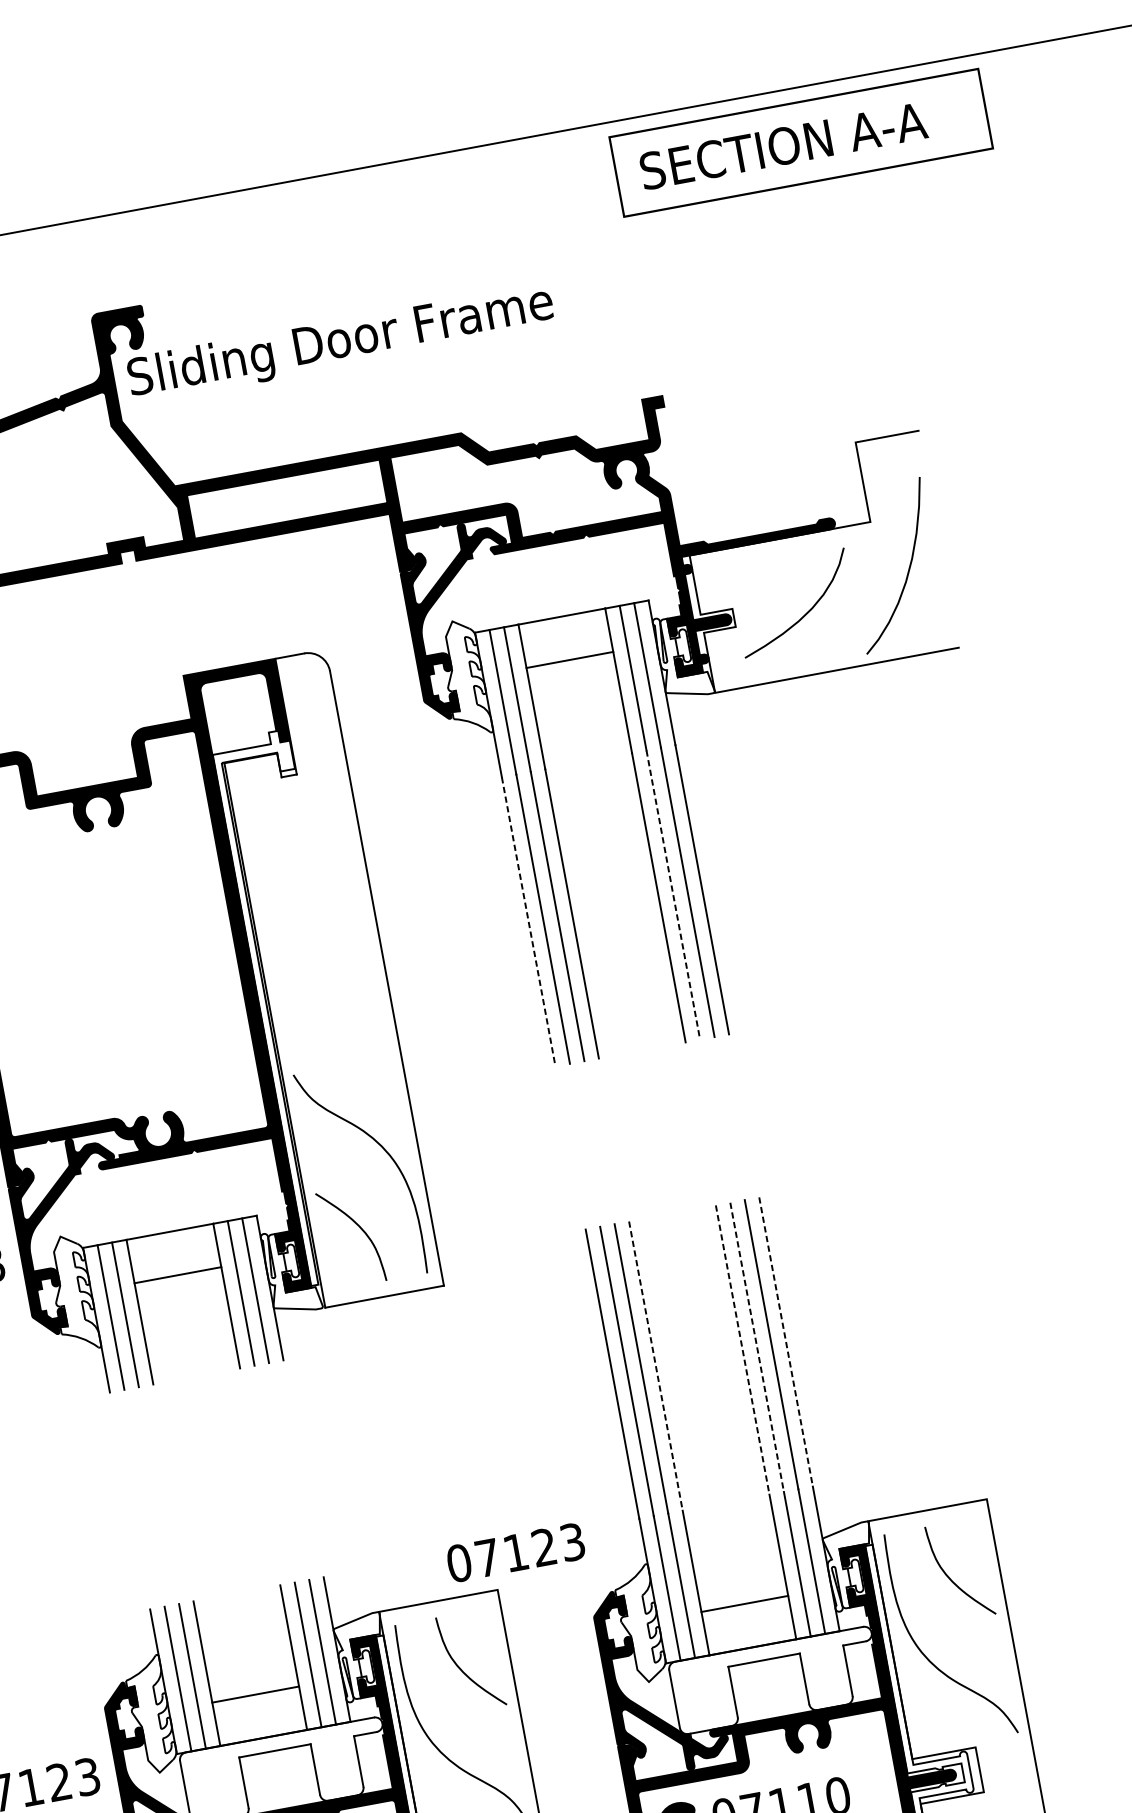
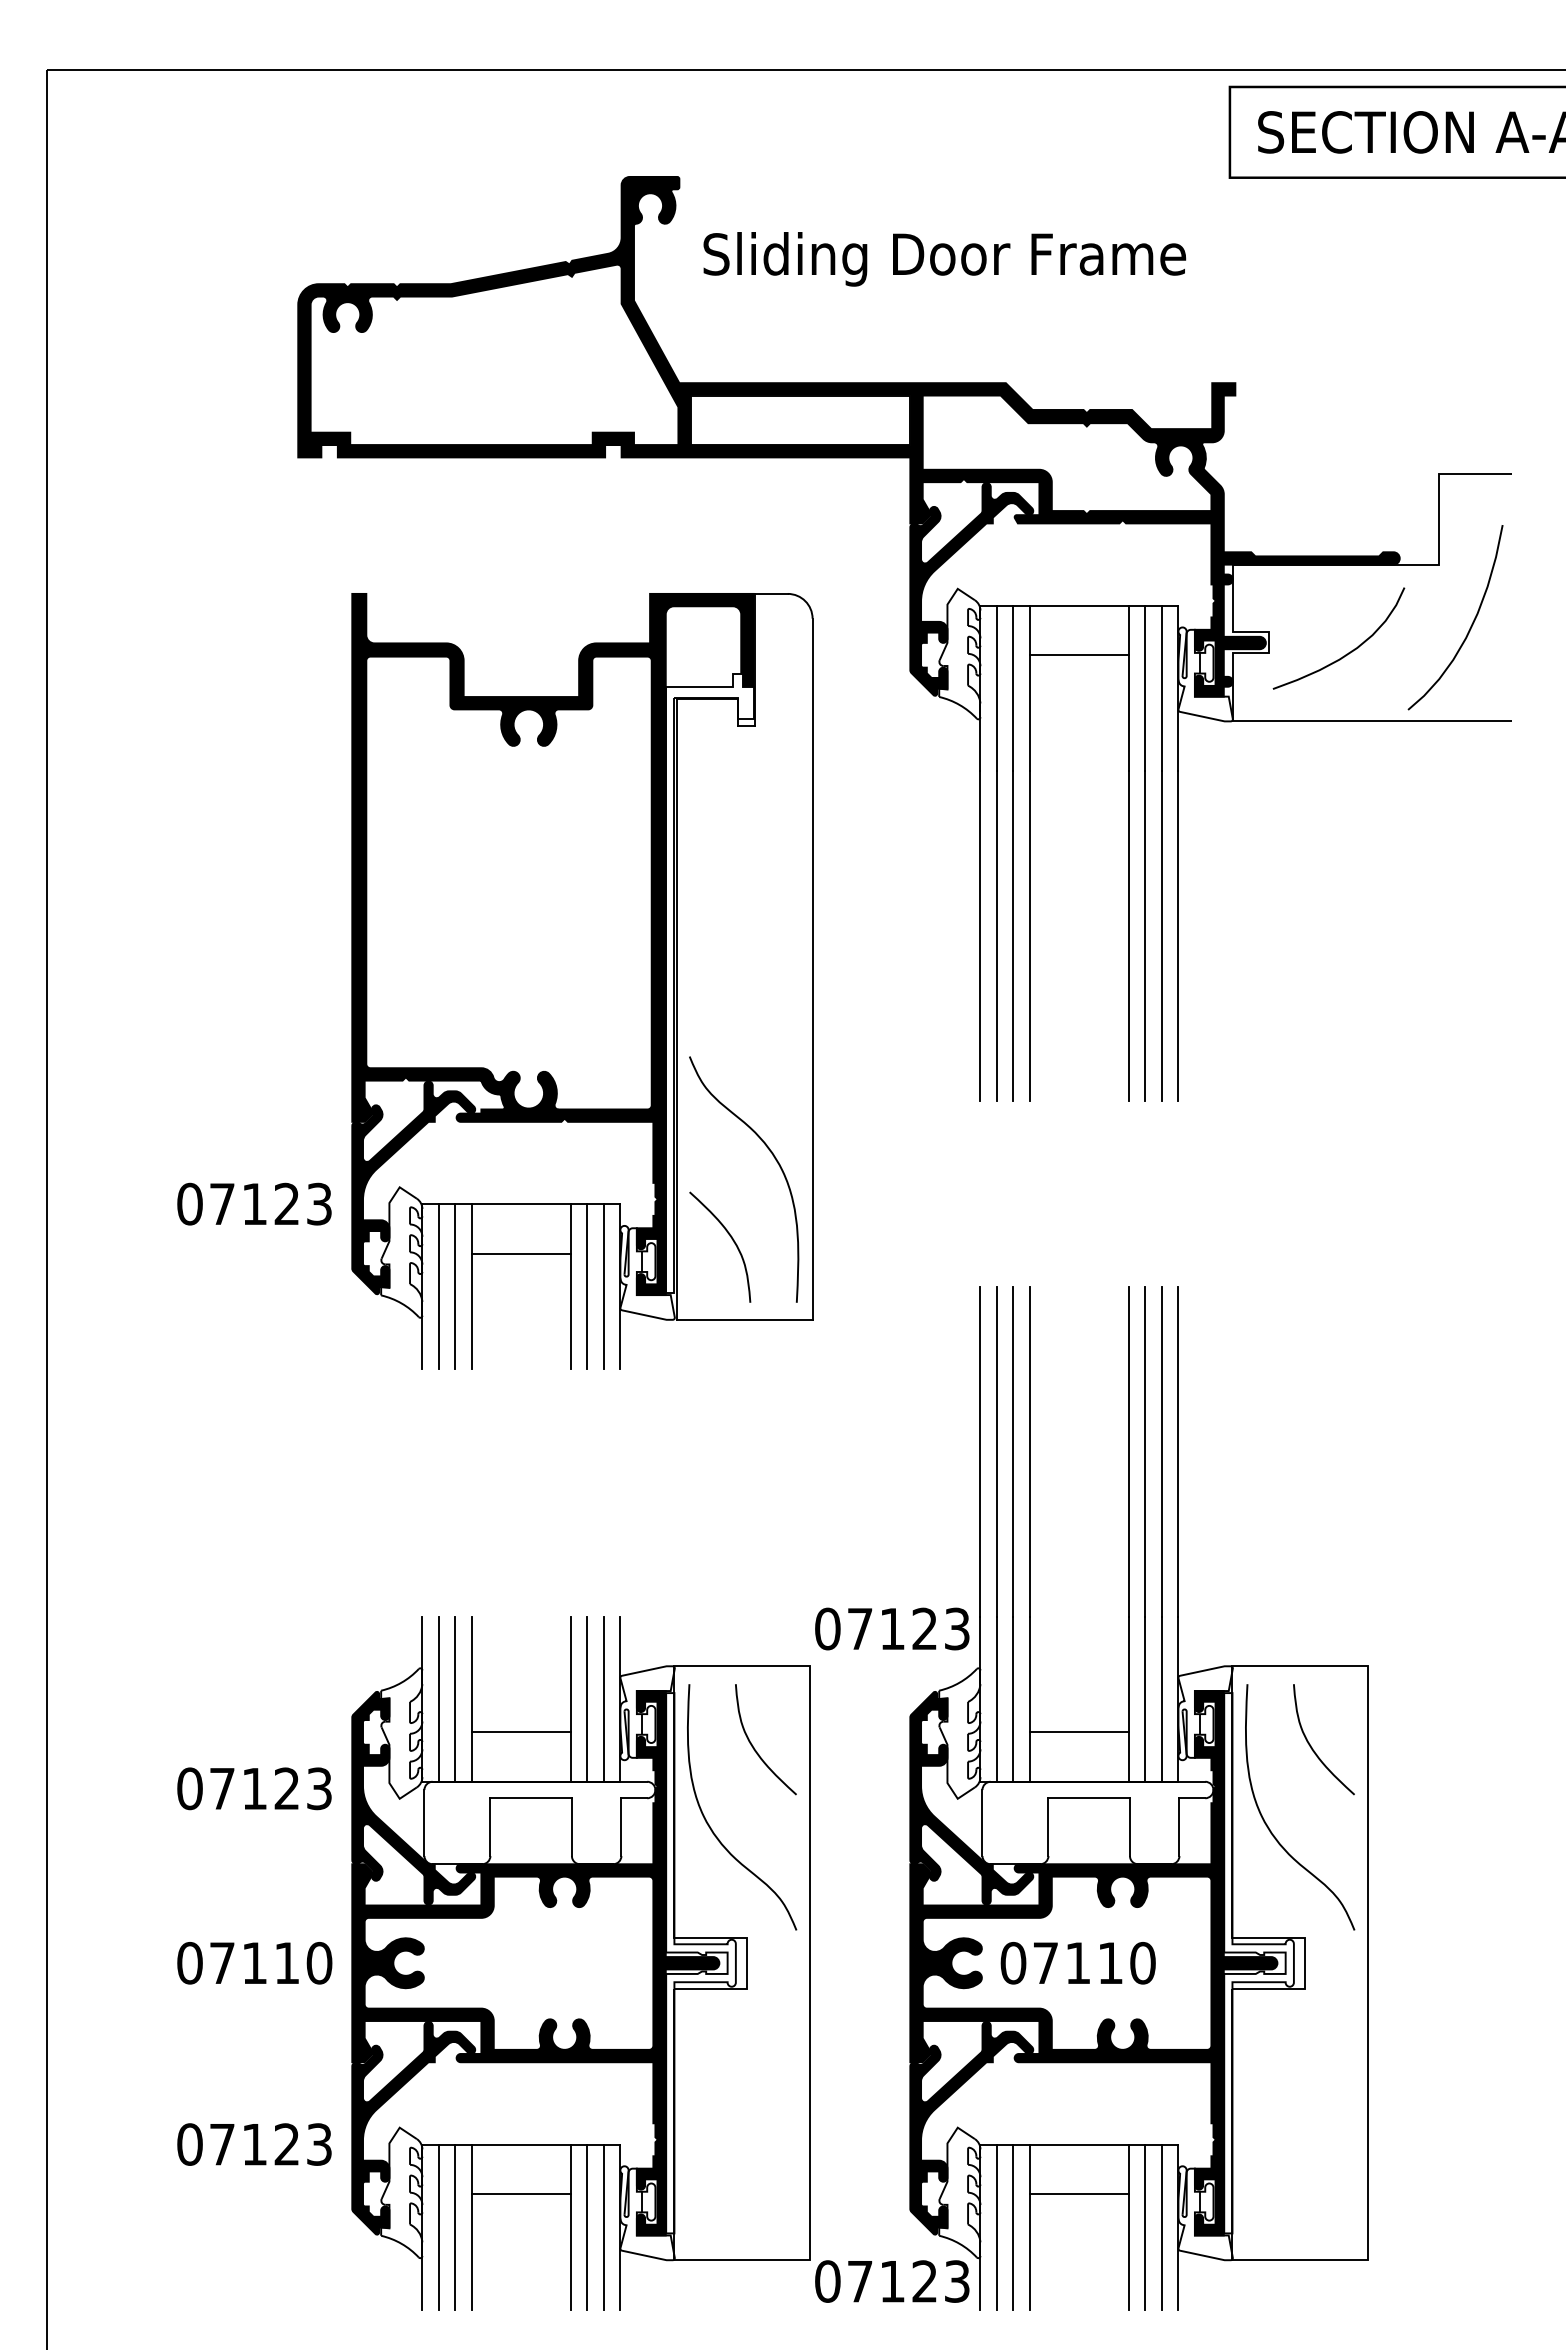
text: (340, 343) -> (944, 259), moved
line: (673, 894) -> (1145, 935), dashed -> solid
line: (528, 921) -> (980, 935), dashed -> solid
line: (786, 1341) -> (1178, 1451), dashed -> solid
line: (757, 1347) -> (1145, 1451), dashed -> solid
line: (742, 1349) -> (1128, 1451), dashed -> solid
line: (655, 1365) -> (1029, 1451), dashed -> solid
text: (515, 1552) -> (892, 1628), moved

